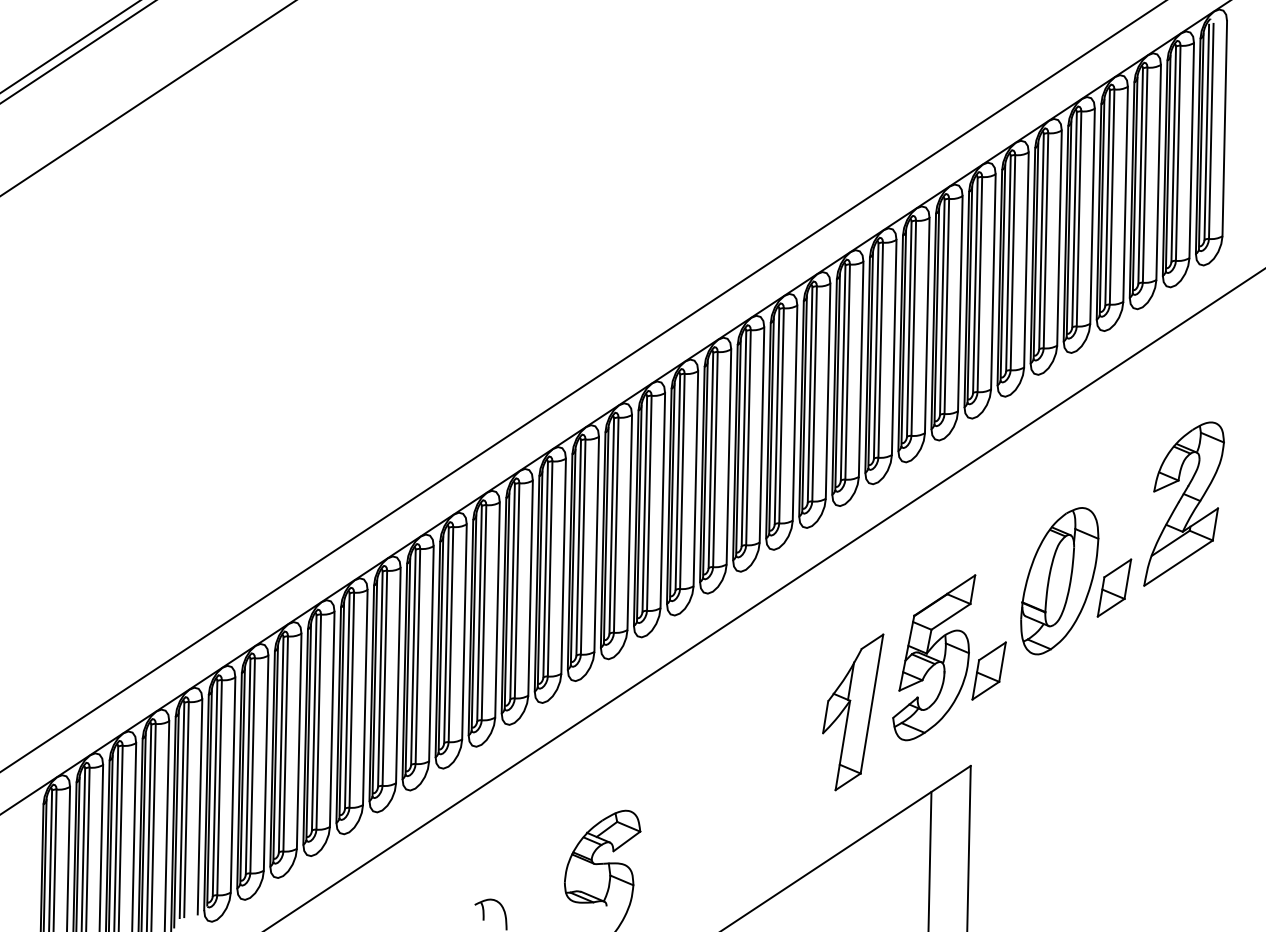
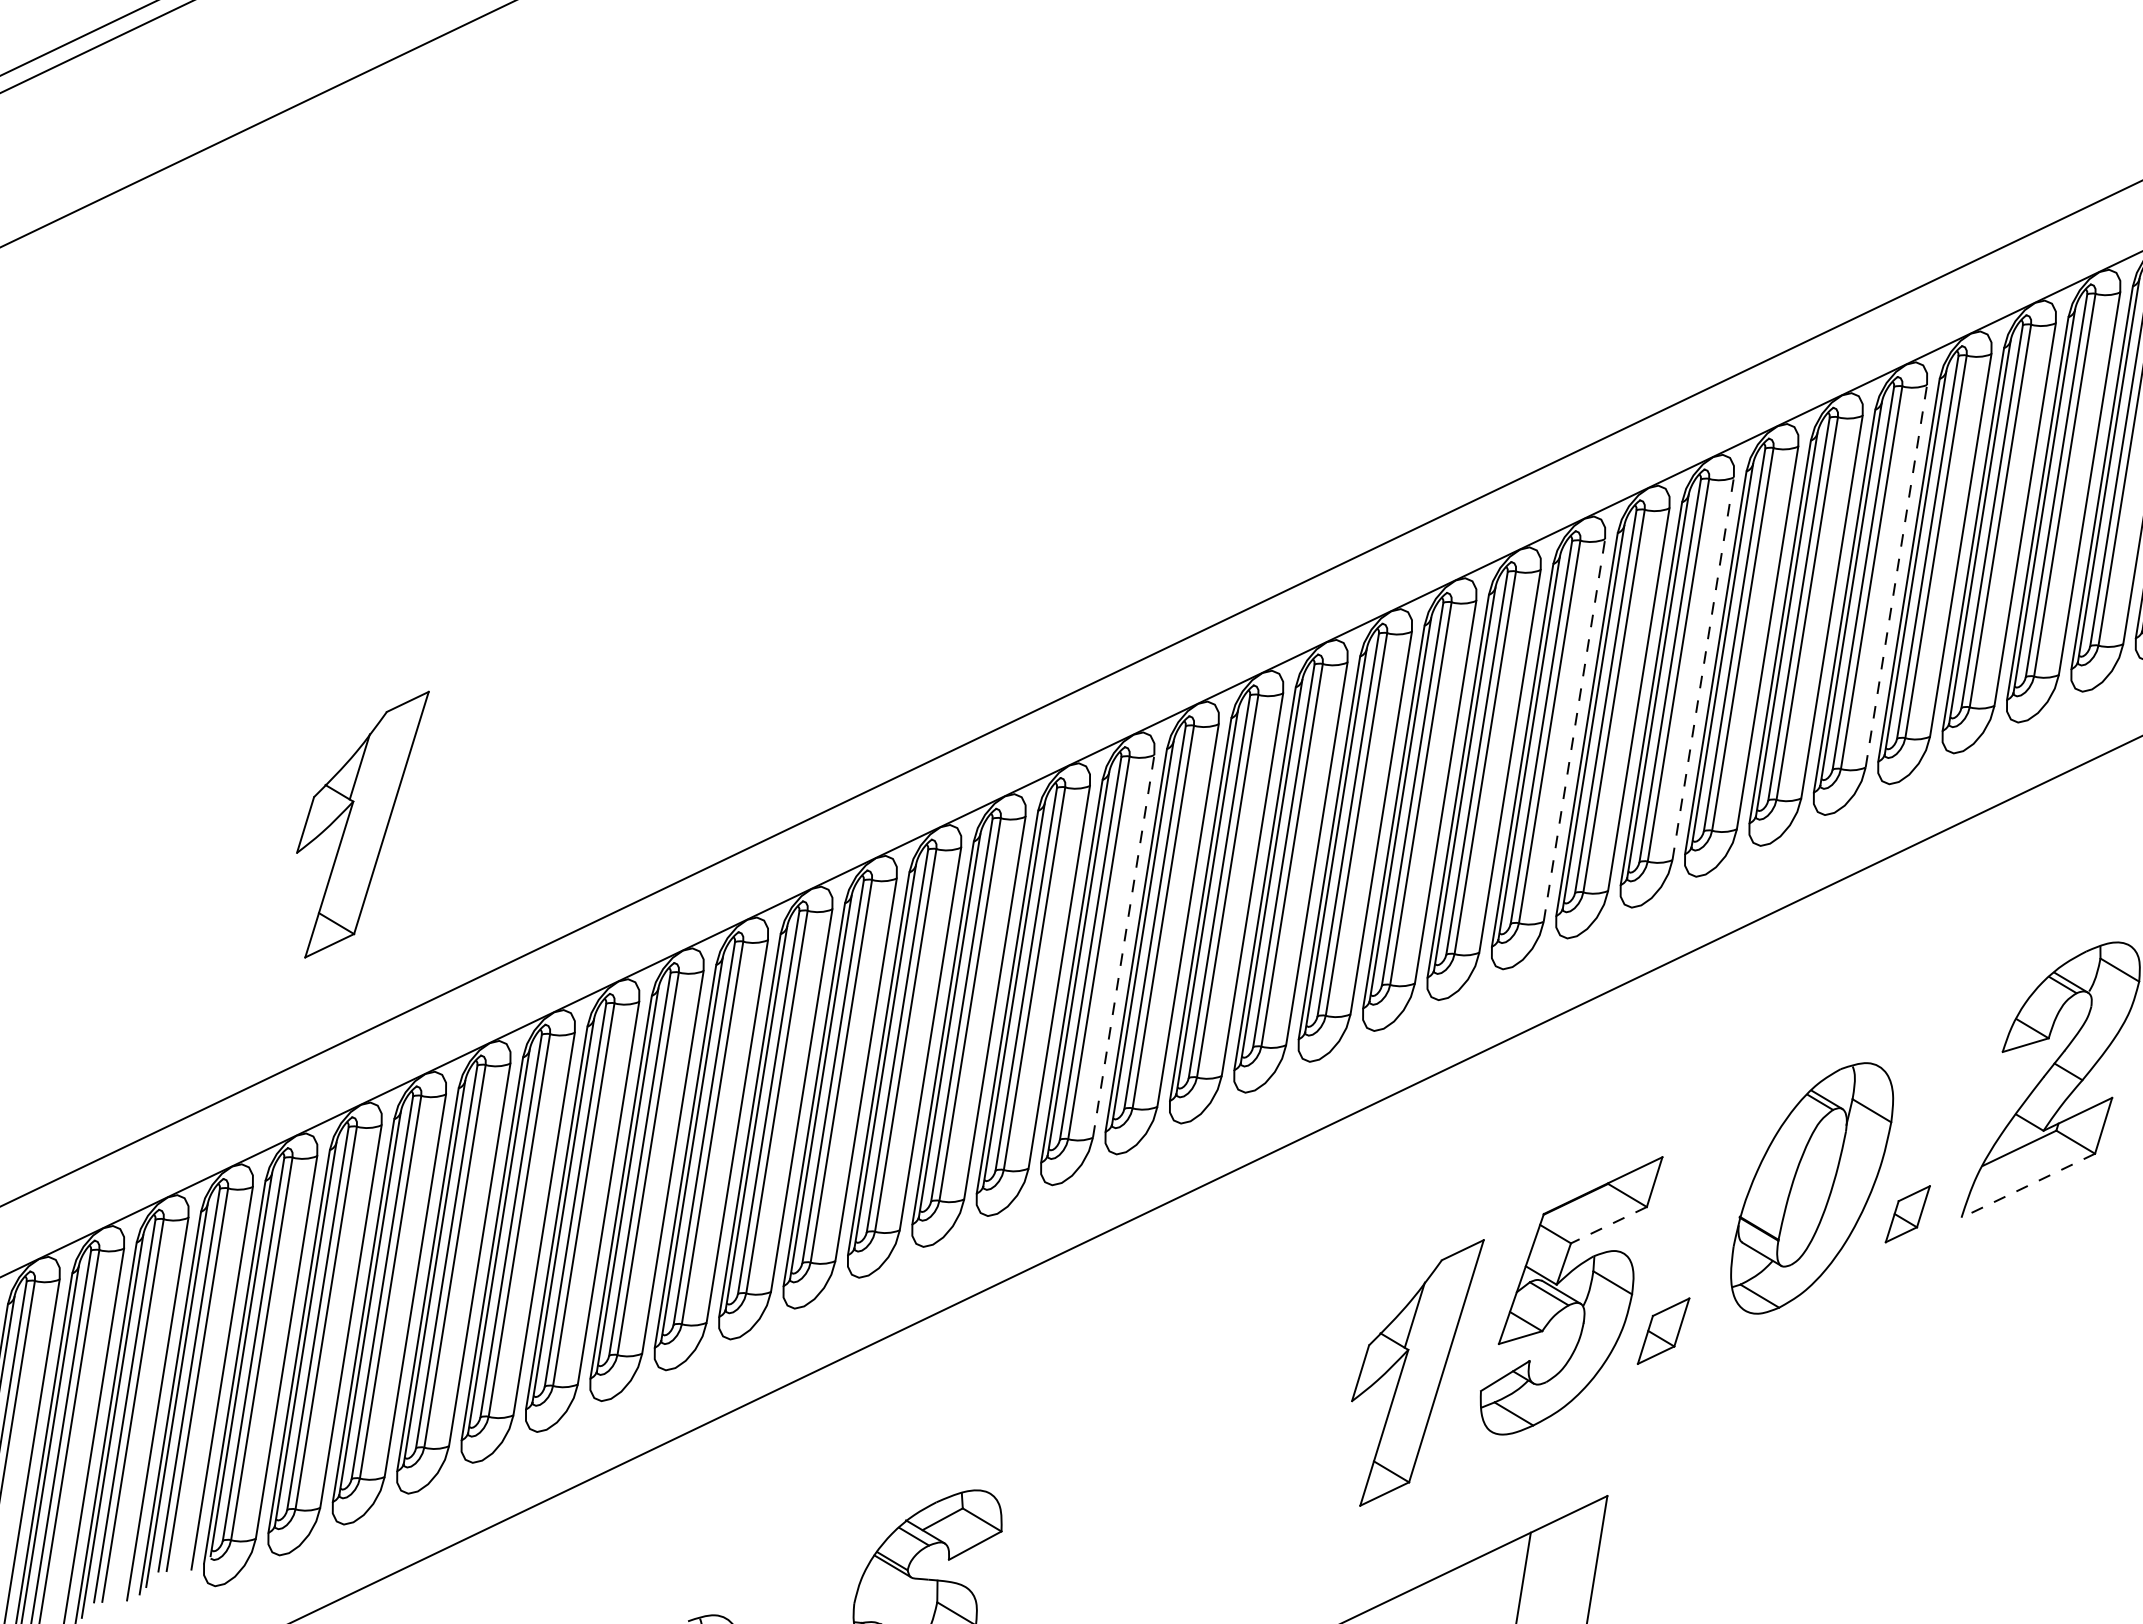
line: (1059, 238) -> (1896, 576), solid -> dashed
line: (960, 303) -> (1703, 668), solid -> dashed
line: (894, 347) -> (1574, 730), solid -> dashed
part: (231, 491) -> (356, 823), added
line: (662, 500) -> (1123, 946), solid -> dashed
line: (1178, 563) -> (2028, 1186), solid -> dashed
part: (1114, 587) -> (1908, 1213), size x0.6
line: (950, 617) -> (1607, 1226), solid -> dashed
part: (988, 670) -> (1662, 1330), size x0.7

